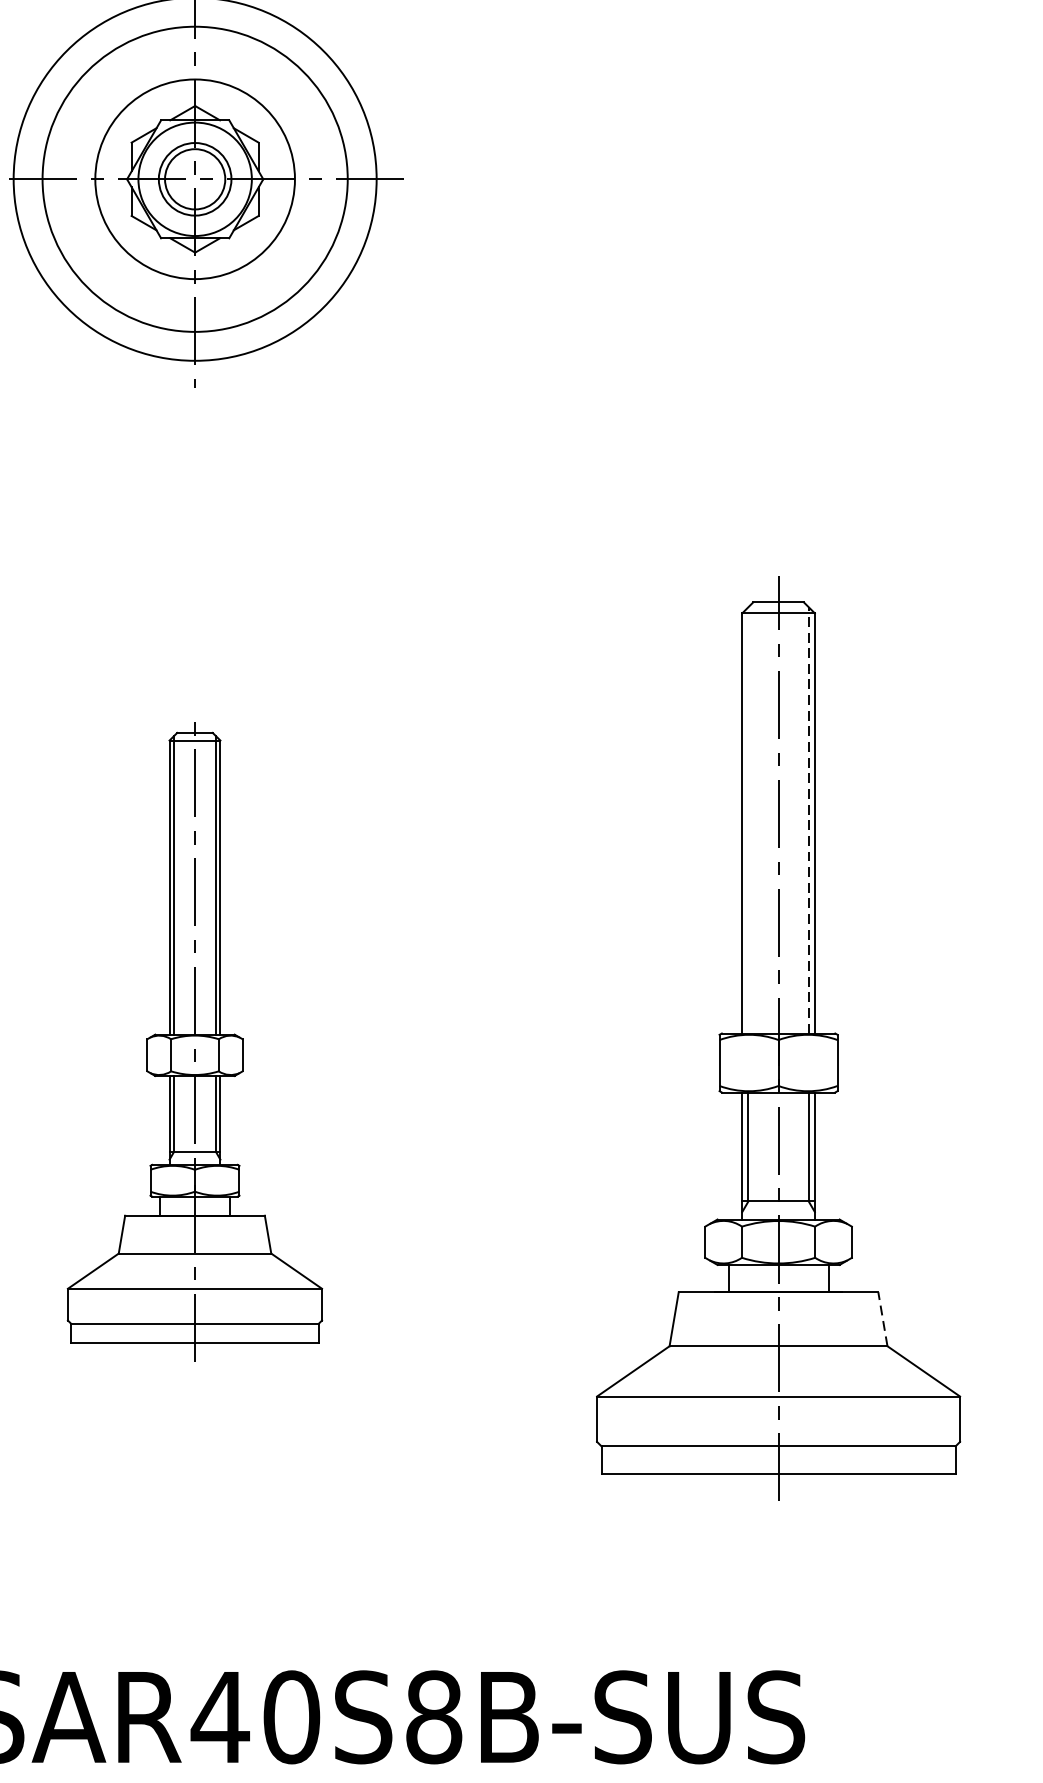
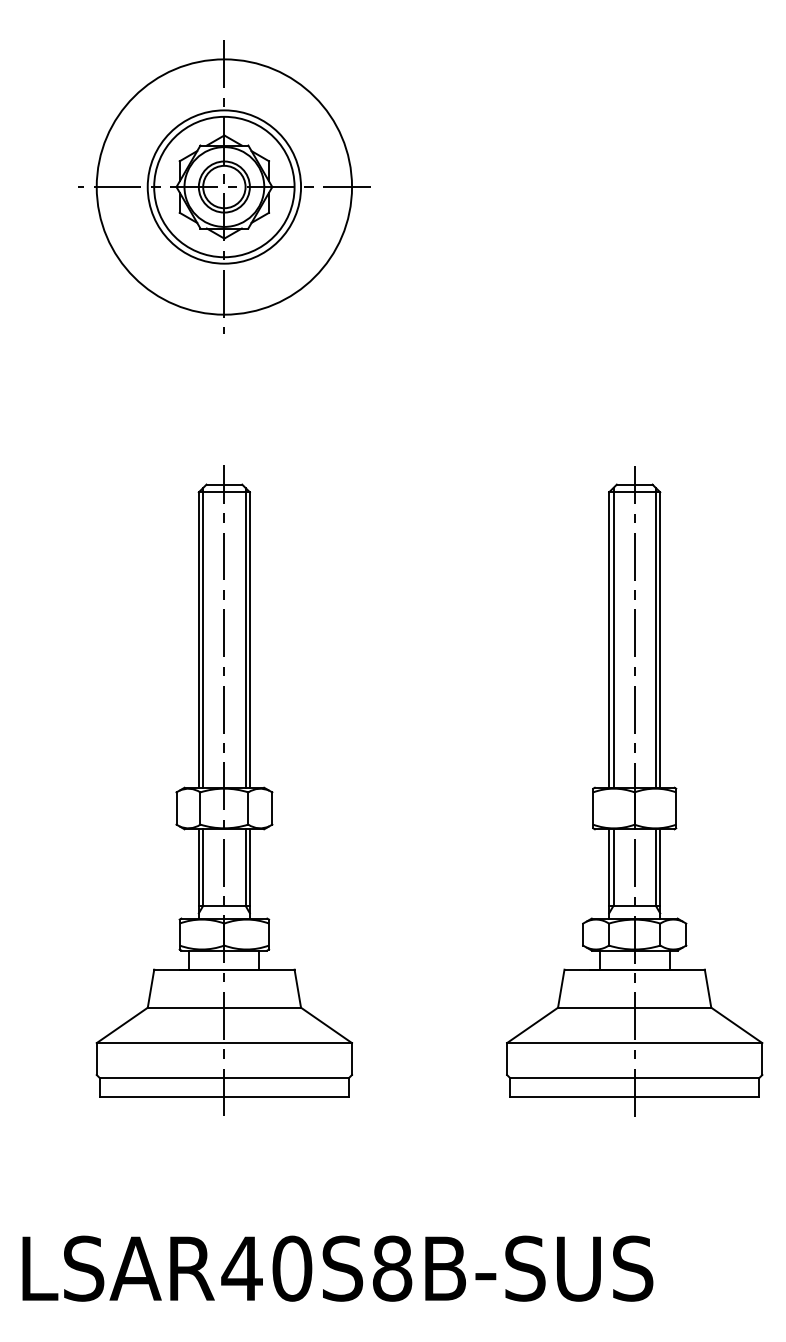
circle: (195, 178) -> (224, 186), size x0.71
line: (748, 819) -> (613, 637), added
line: (808, 819) -> (655, 637), dashed -> solid
part: (193, 1037) -> (223, 790), size x1.43
line: (882, 1318) -> (707, 988), dashed -> solid

